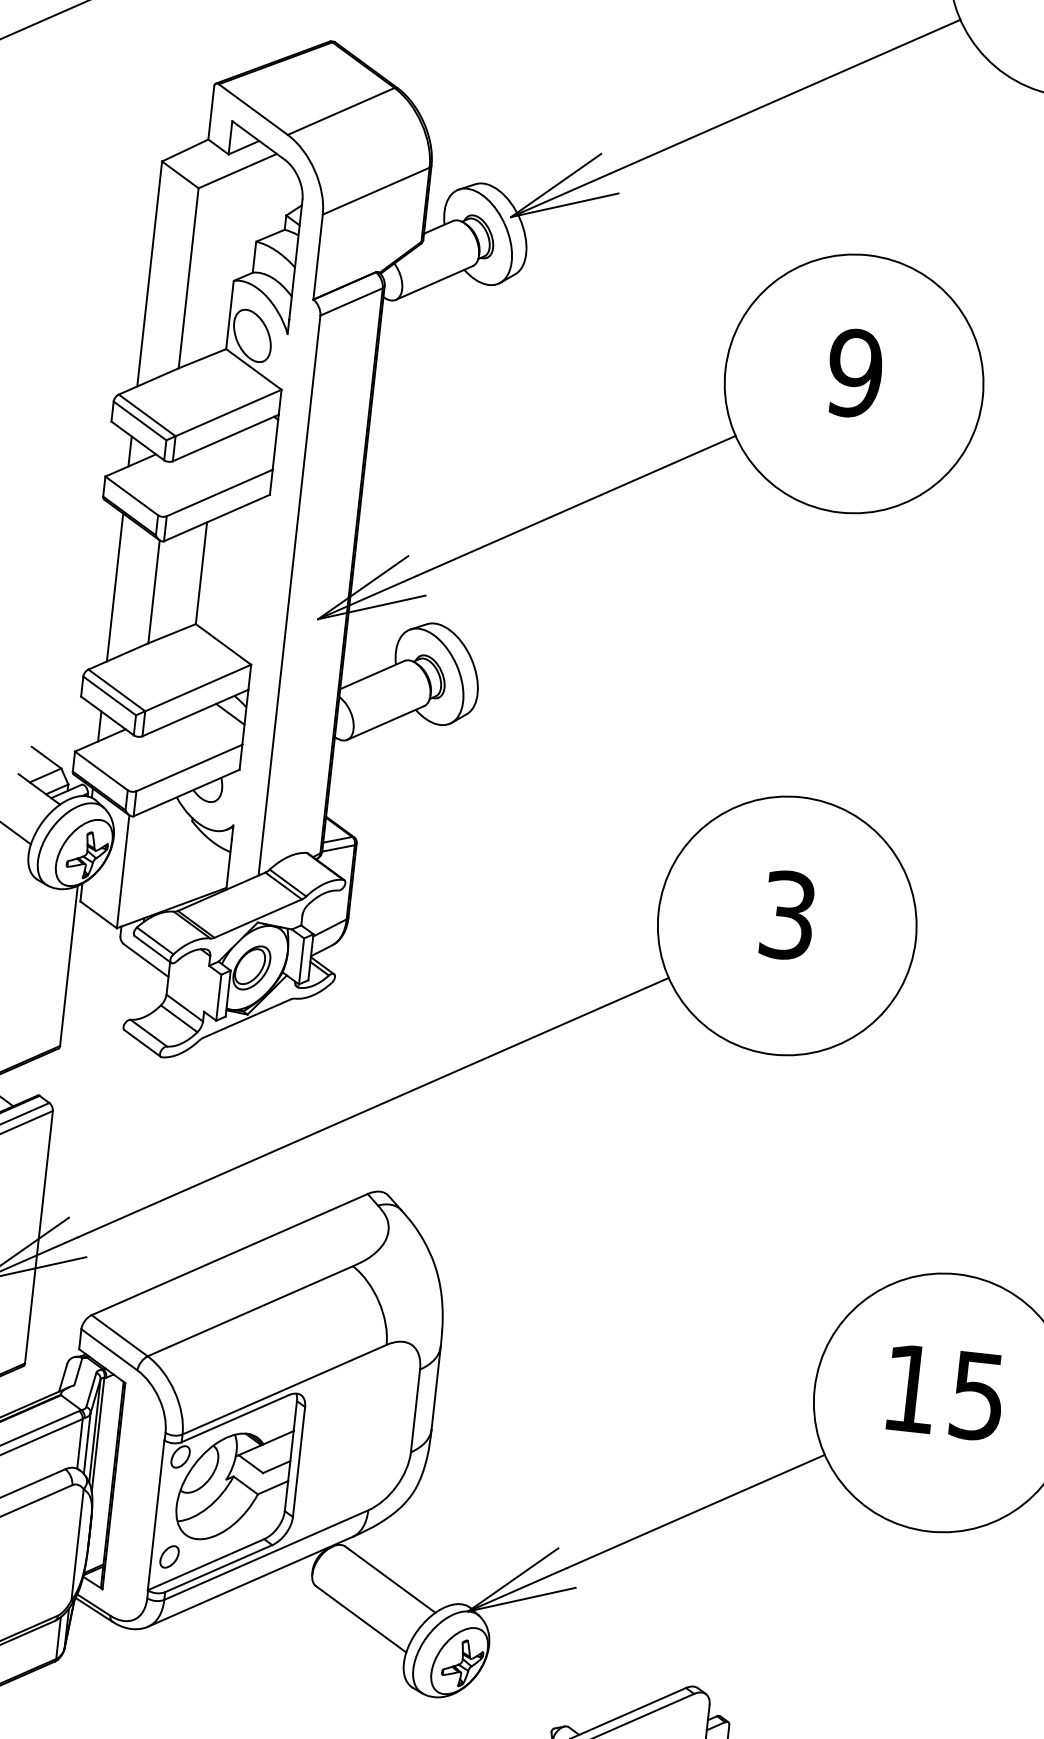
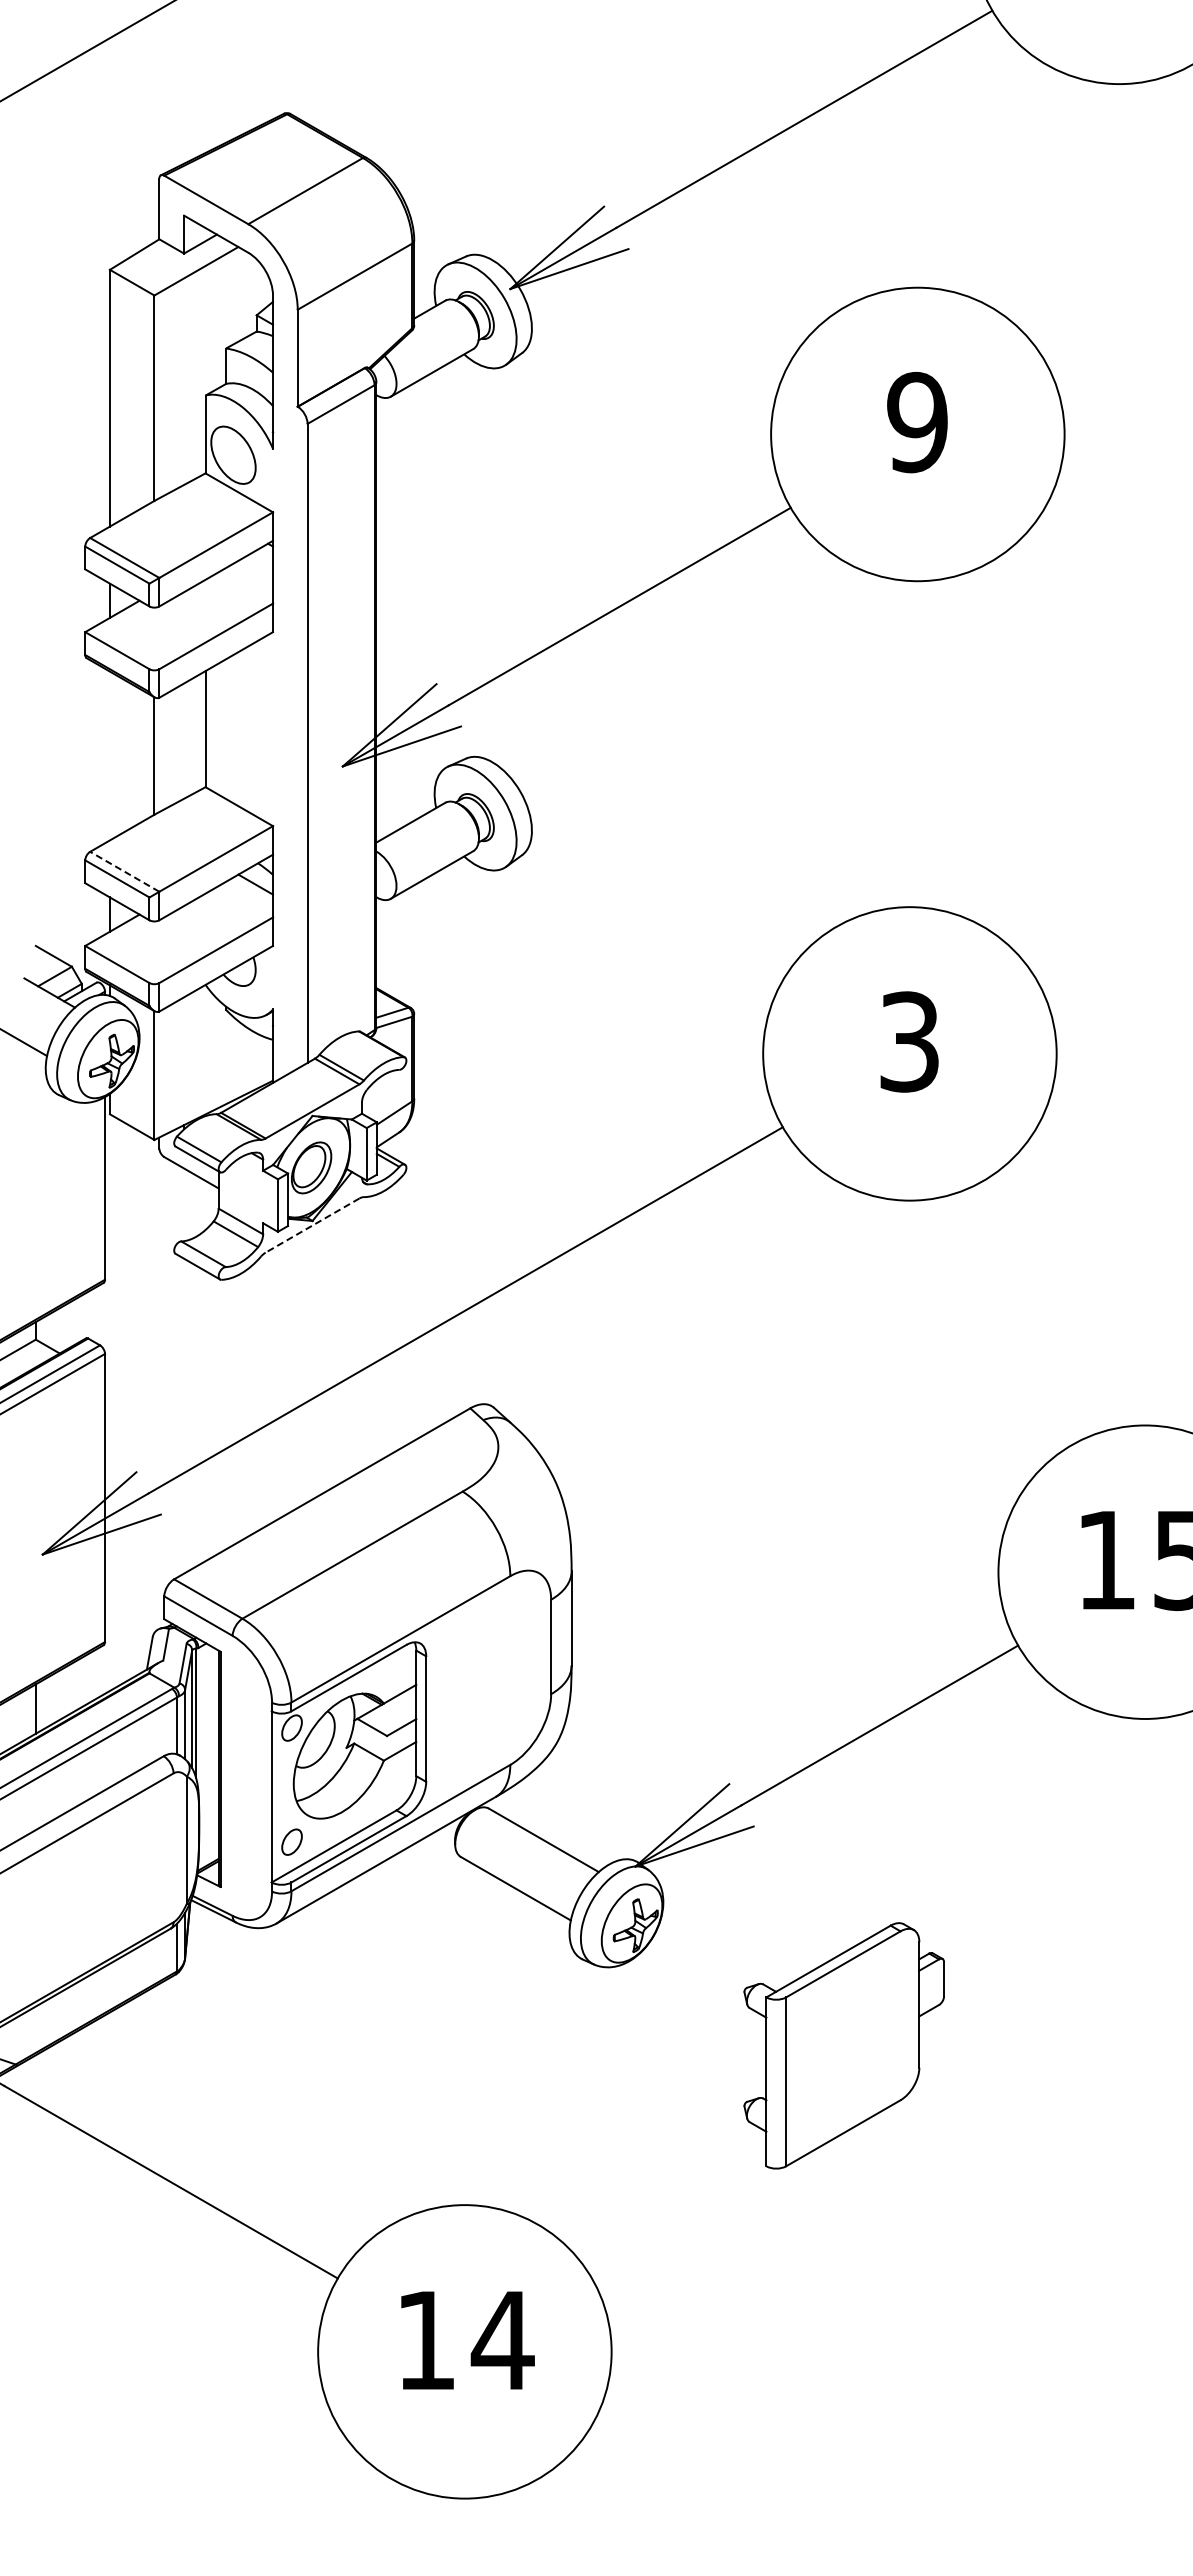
line: (114, 587) -> (109, 755), removed
line: (116, 690) -> (124, 871), solid -> dashed
line: (247, 1018) -> (312, 1225), solid -> dashed

